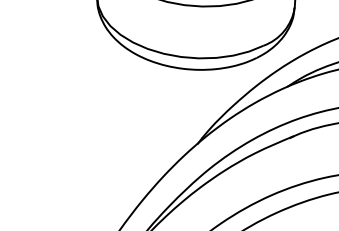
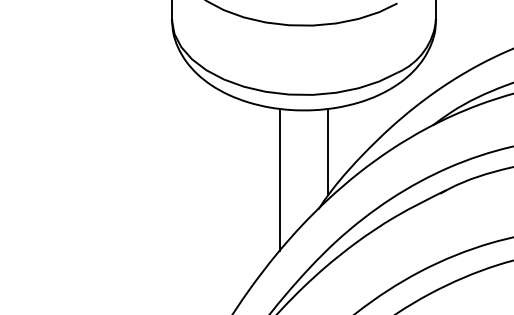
line: (207, 101) -> (328, 151), added
line: (169, 120) -> (279, 179), added

